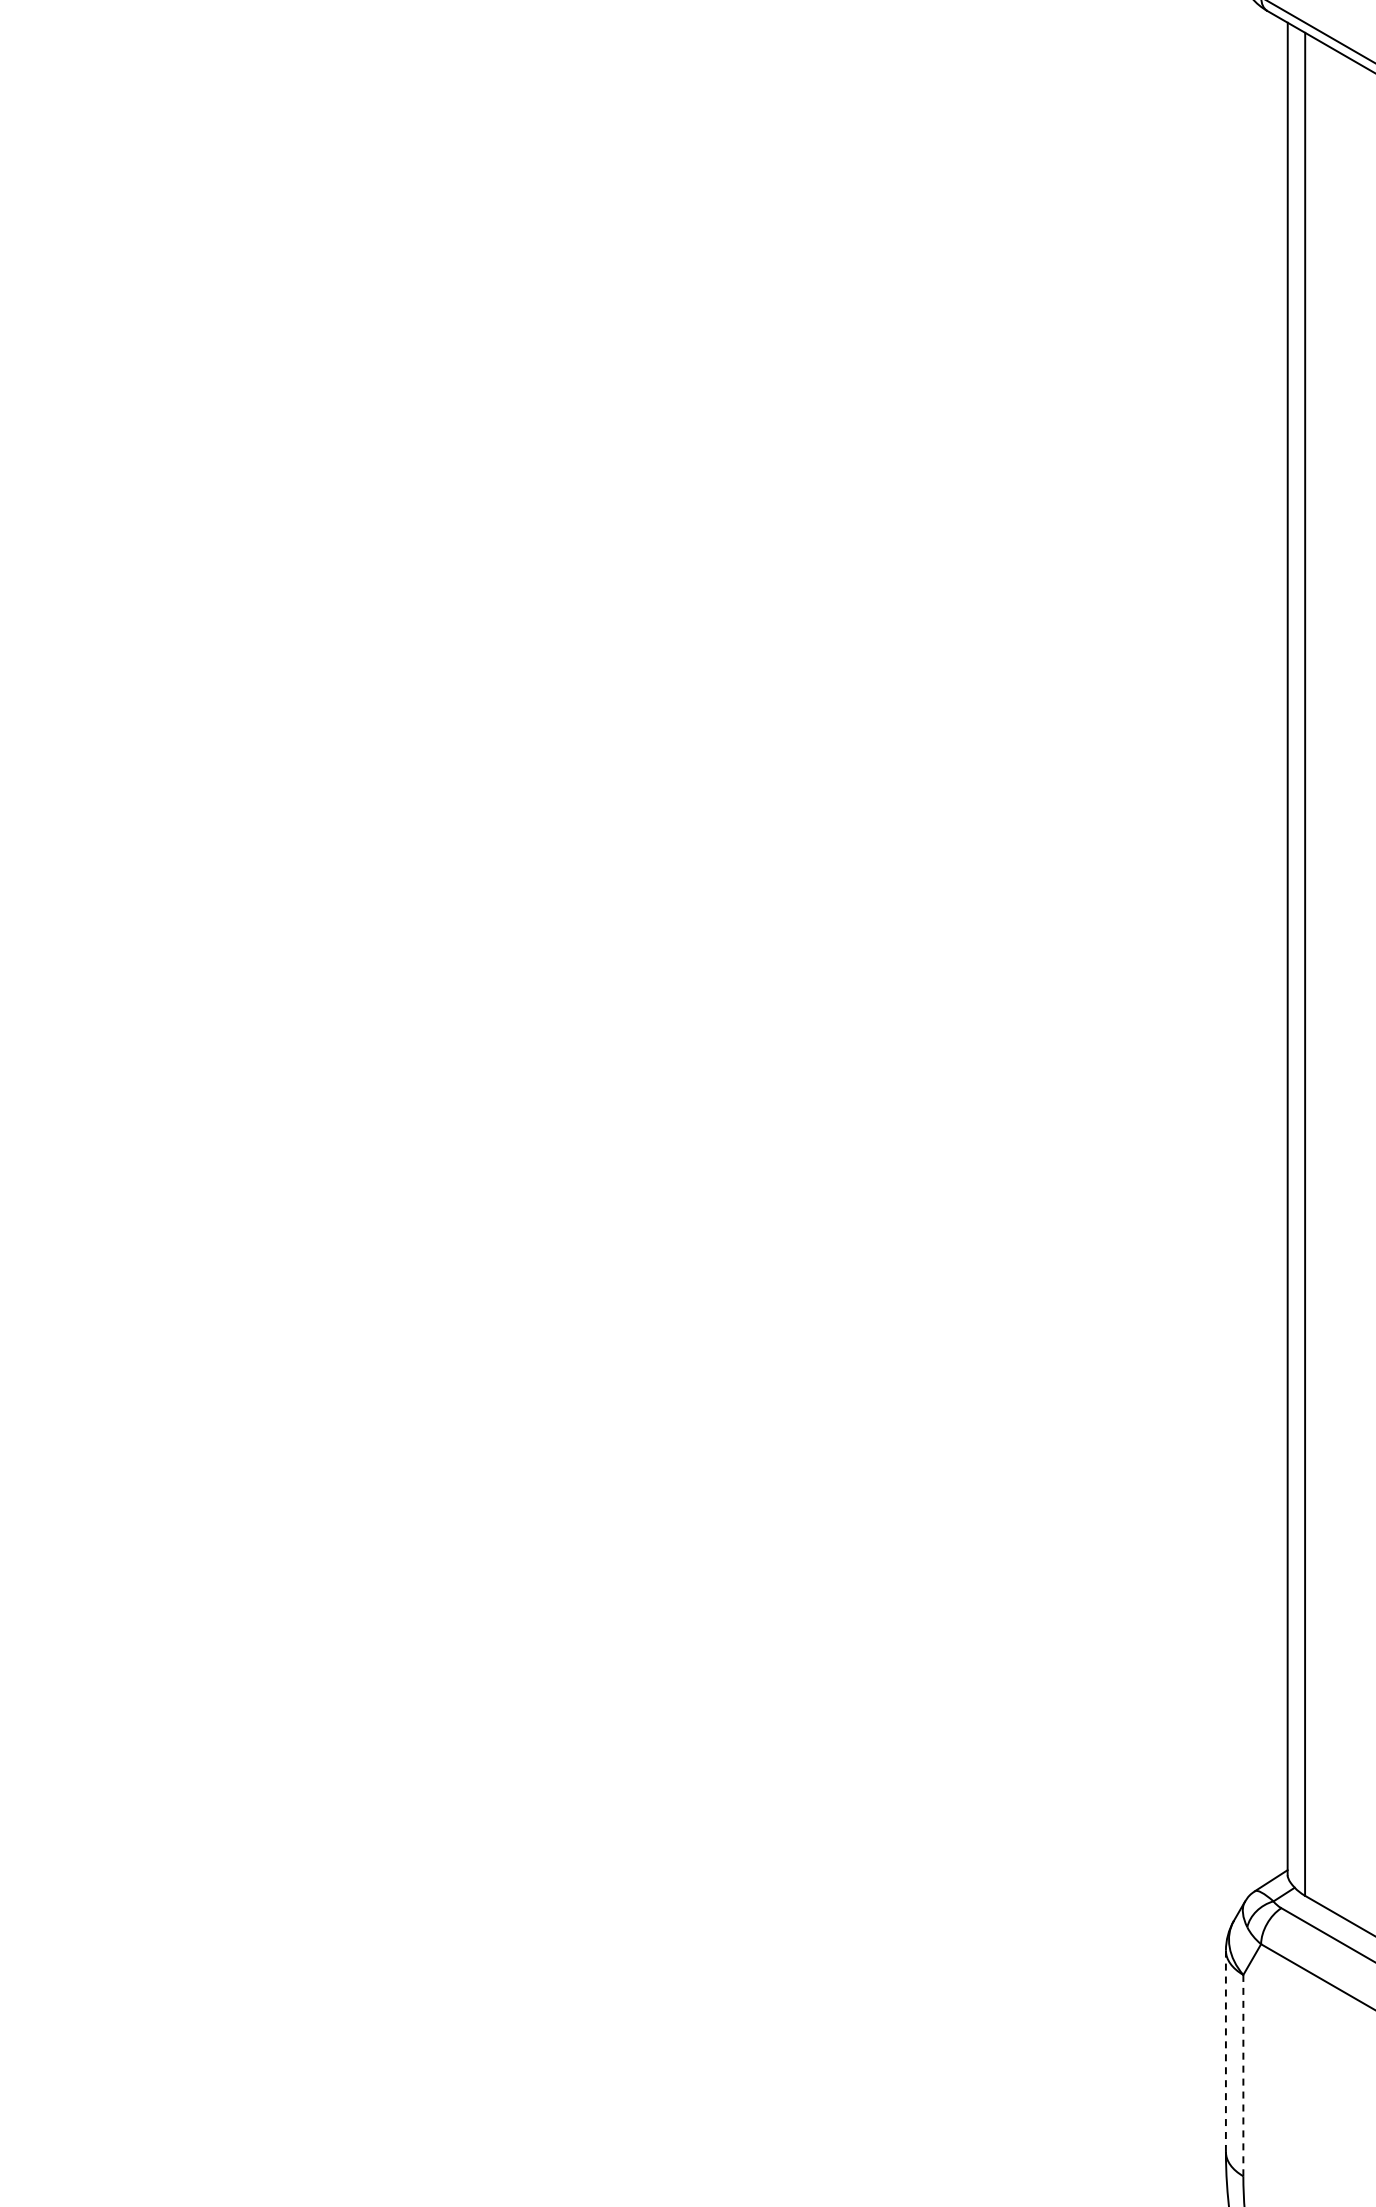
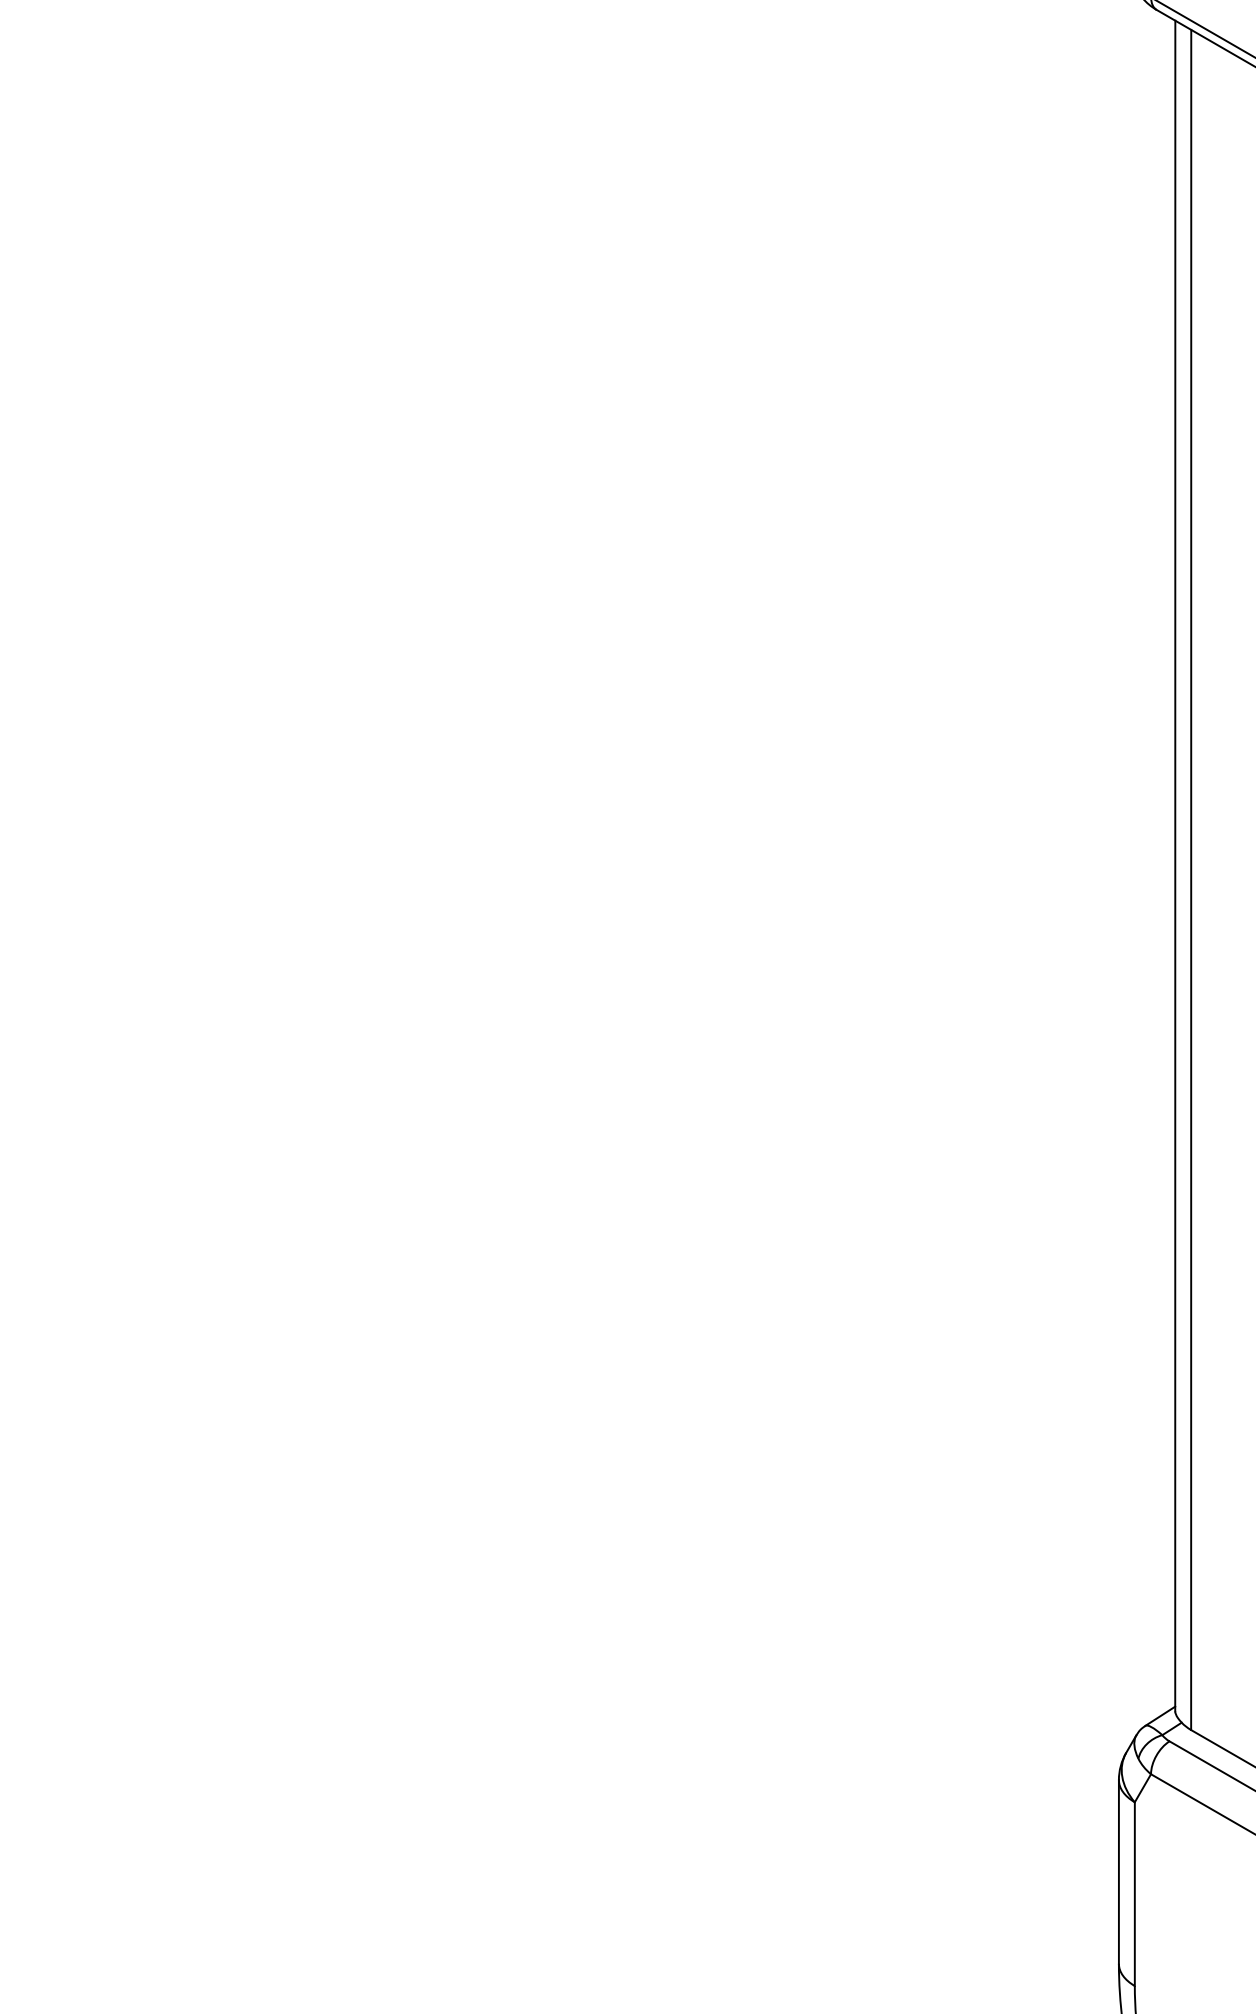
line: (1225, 2051) -> (1118, 1872), dashed -> solid
line: (1243, 2075) -> (1134, 1894), dashed -> solid

